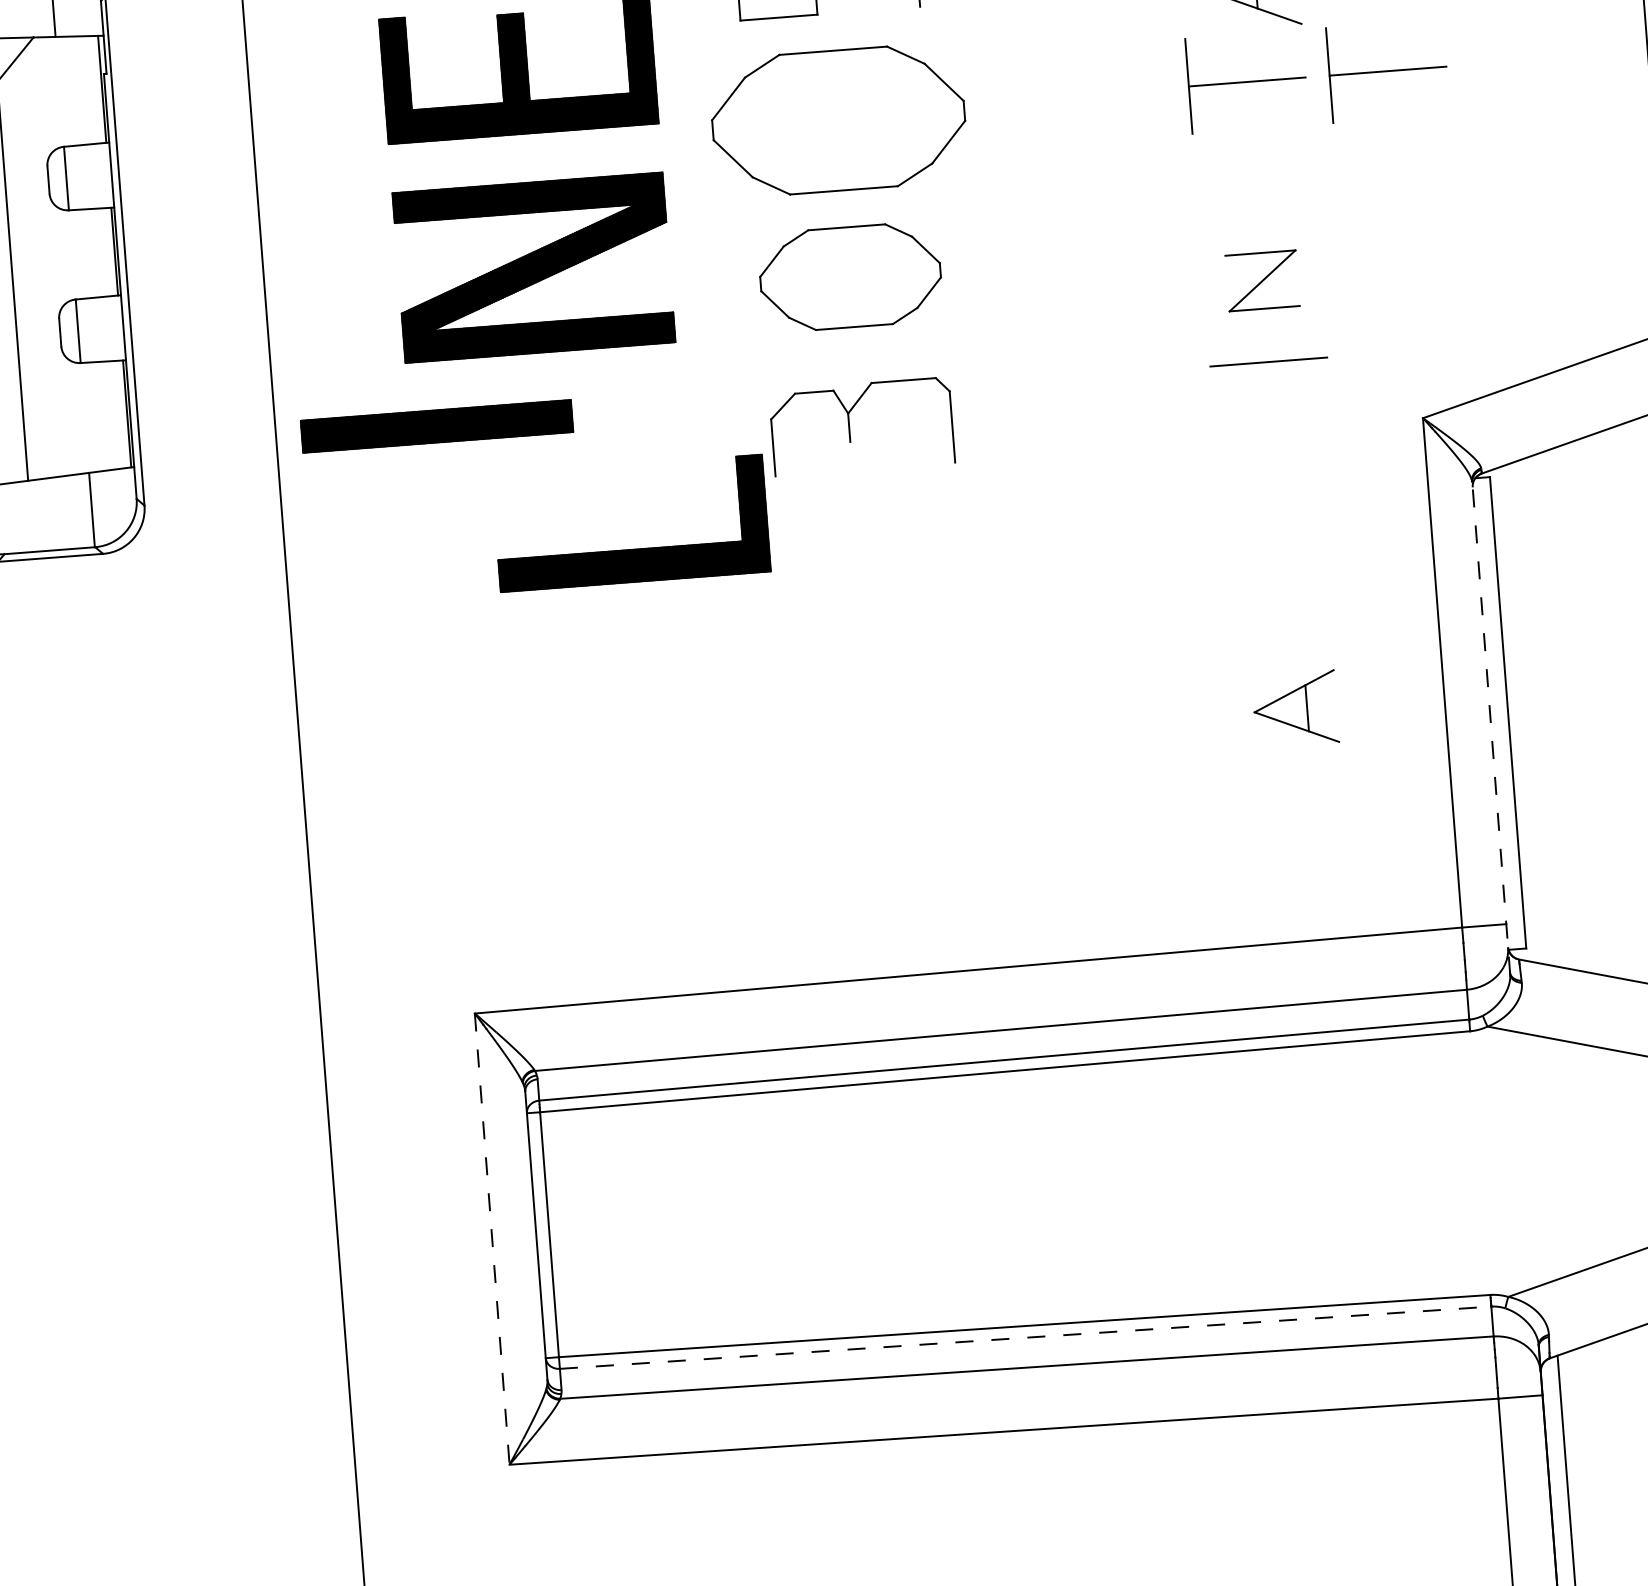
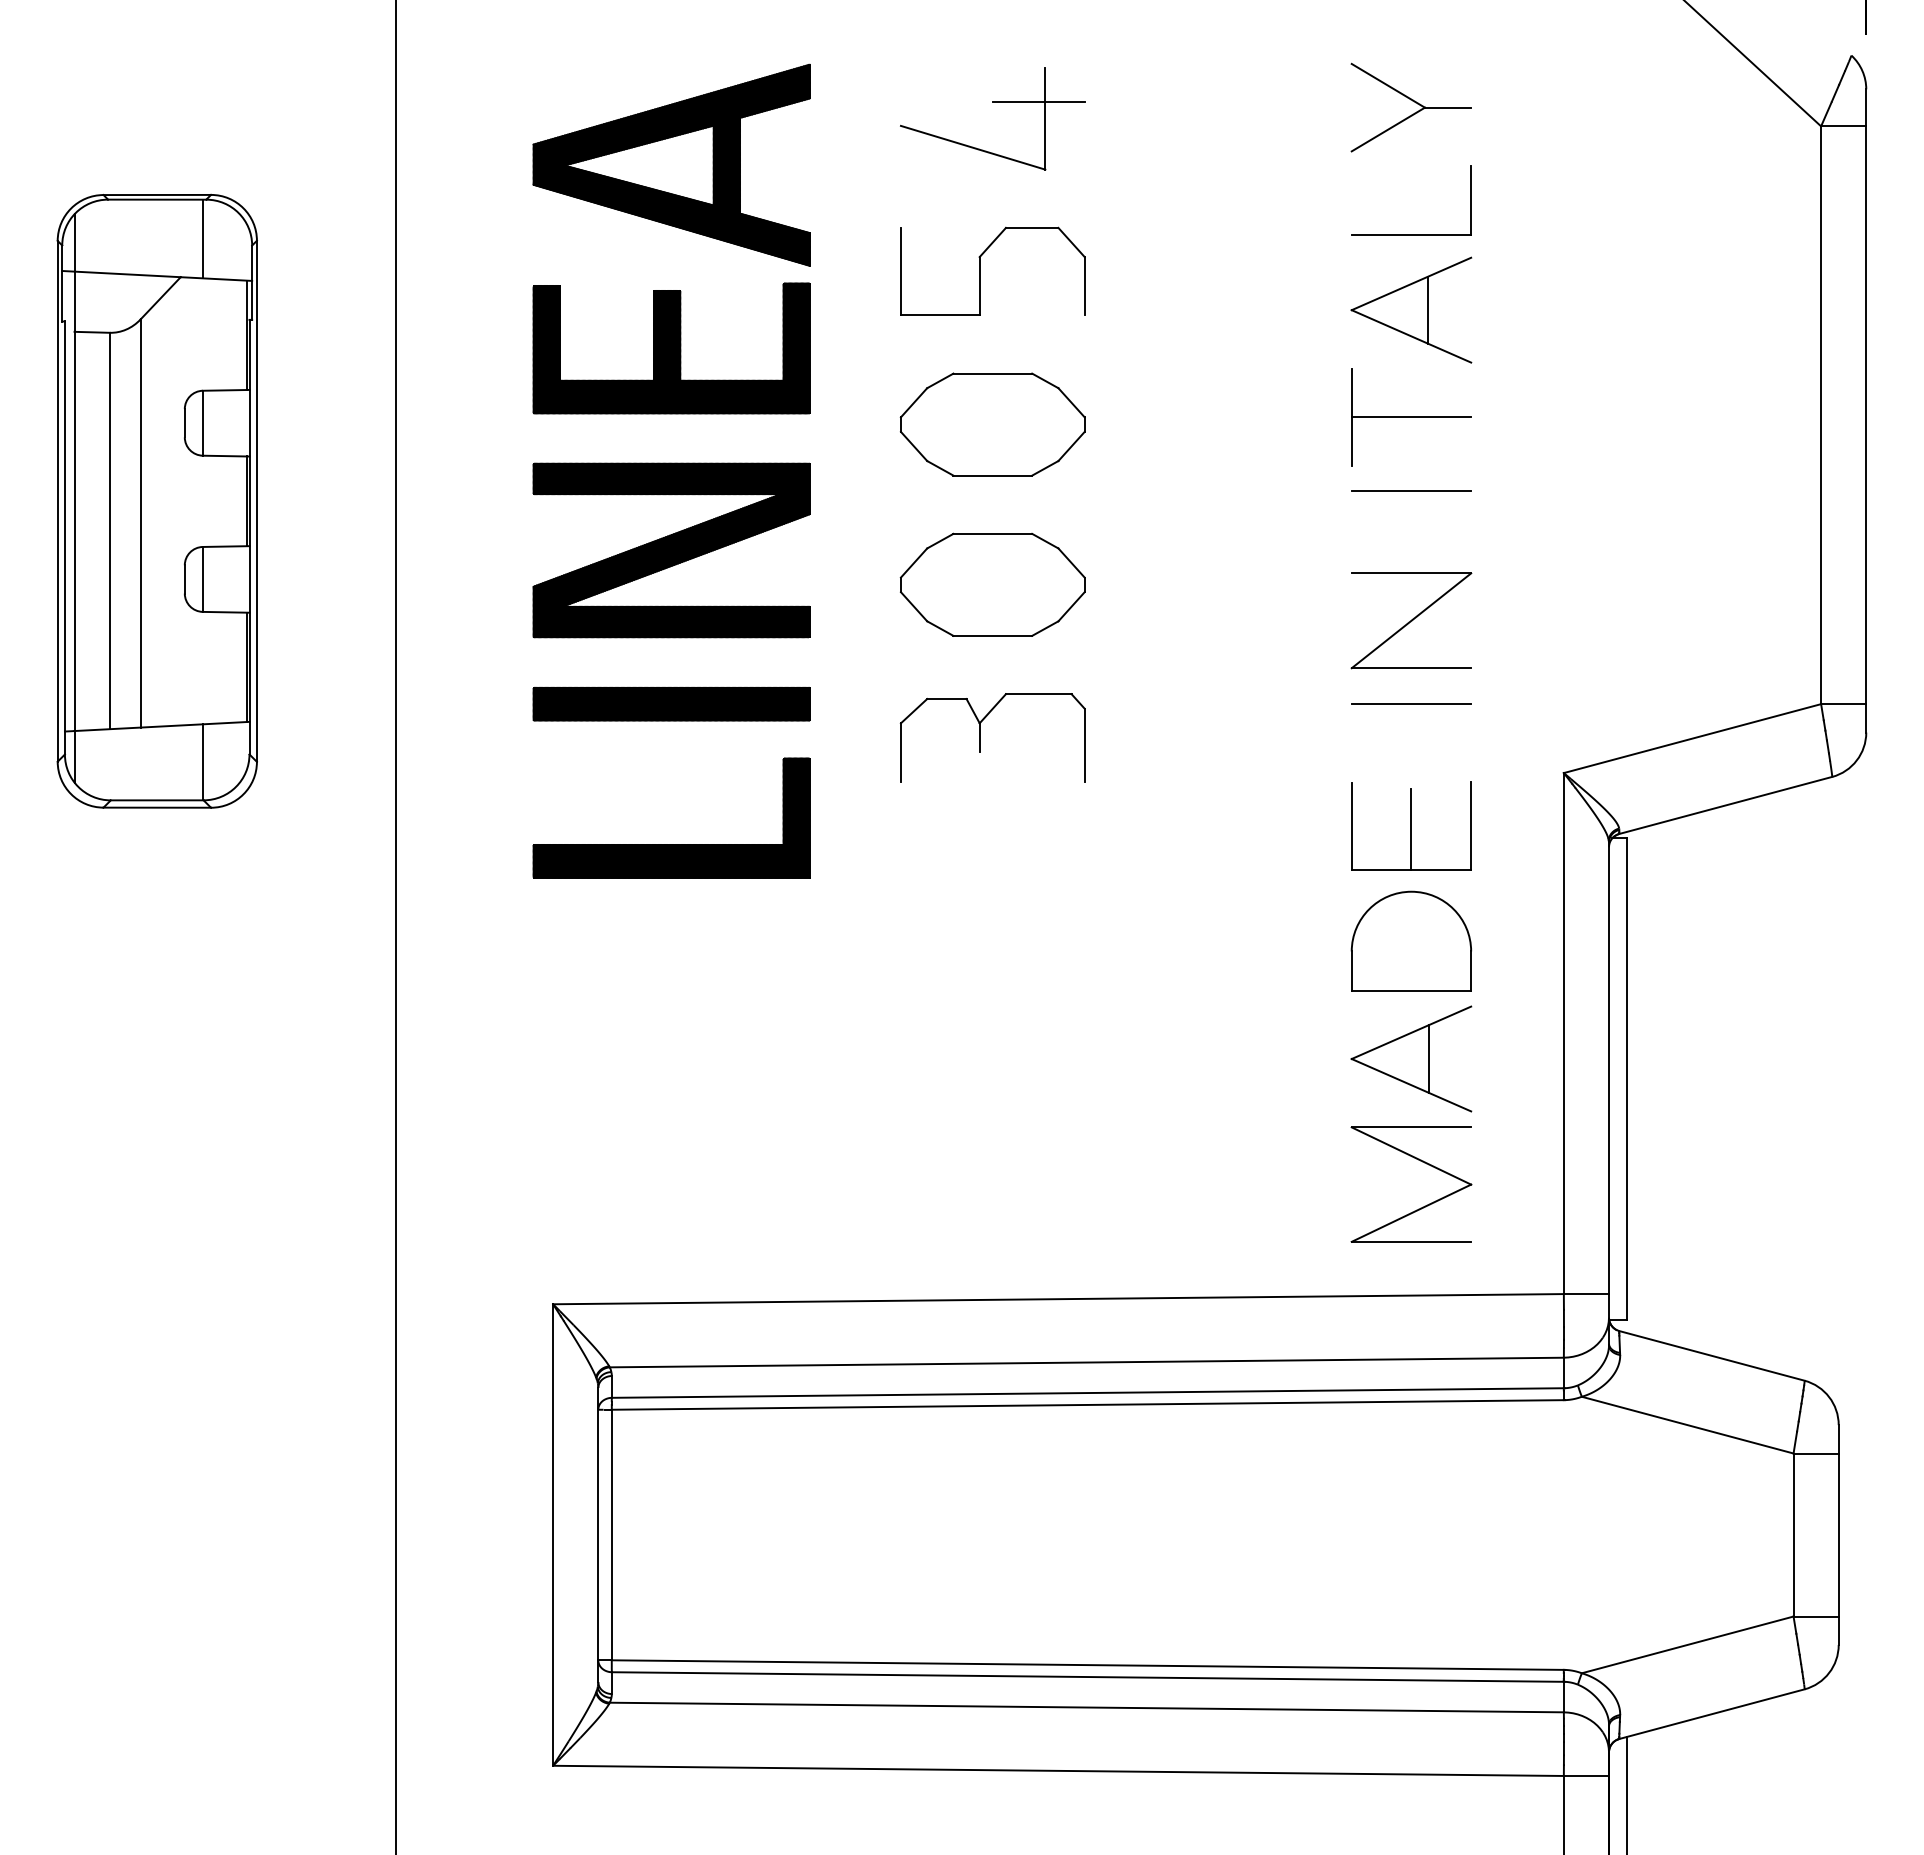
part: (1388, 71) -> (1555, 417), removed
part: (838, 120) -> (992, 424), size x0.71
line: (1252, 153) -> (1411, 490), added
part: (1262, 280) -> (1411, 620), size x1.67
part: (436, 426) -> (671, 704), moved
part: (1277, 480) -> (1411, 825), added
part: (633, 549) -> (671, 844), moved
part: (1285, 593) -> (1410, 940), added
part: (1295, 708) -> (1411, 1058), size x1.43
line: (1491, 729) -> (1609, 1094), dashed -> solid
part: (1314, 809) -> (1422, 1162), added
line: (492, 1239) -> (553, 1535), dashed -> solid
line: (1026, 1338) -> (1088, 1677), dashed -> solid

